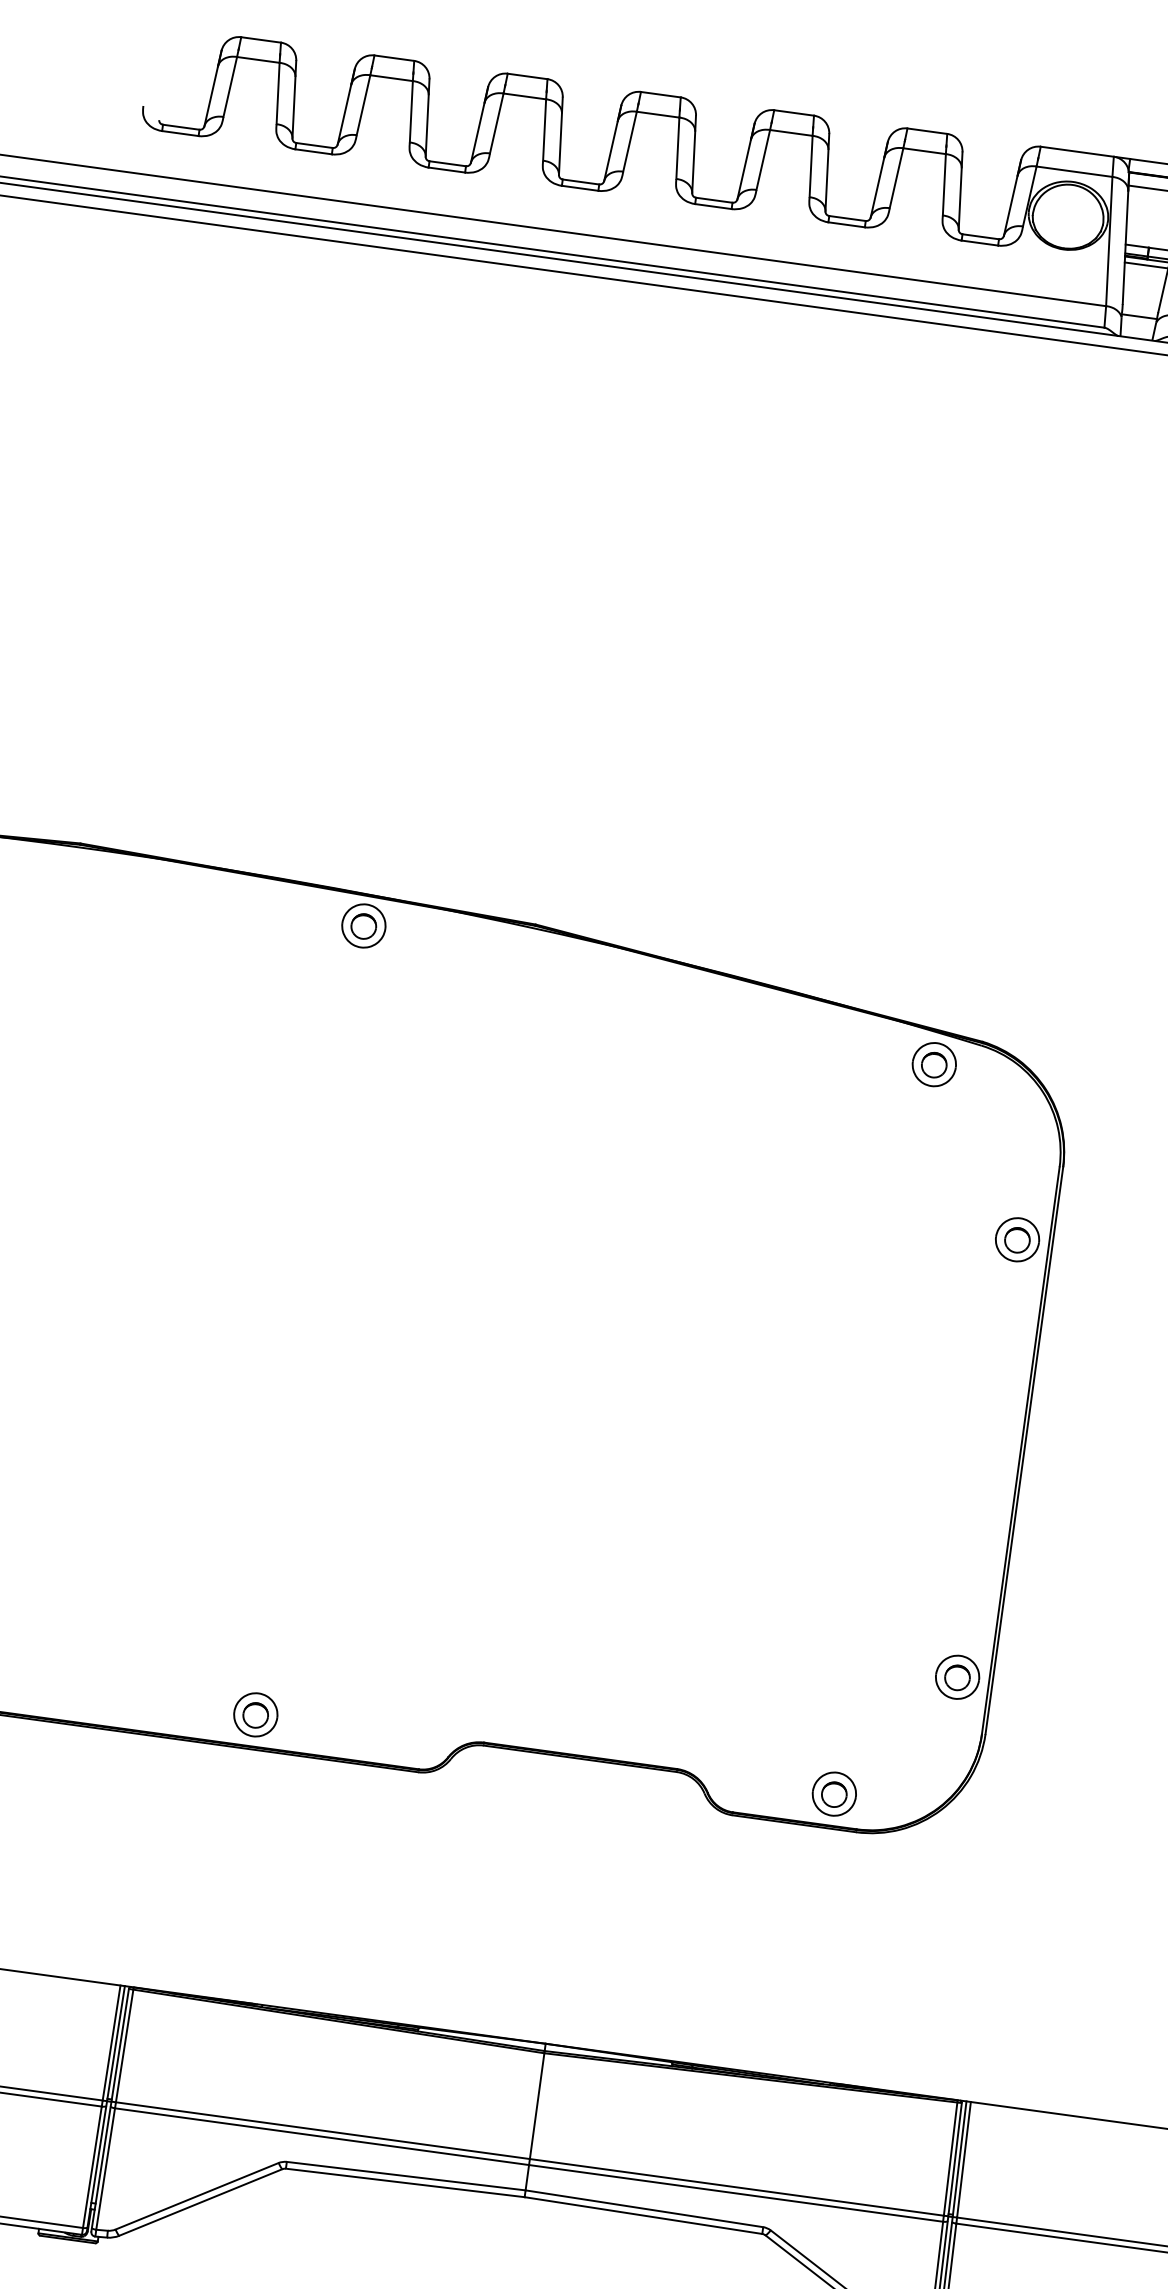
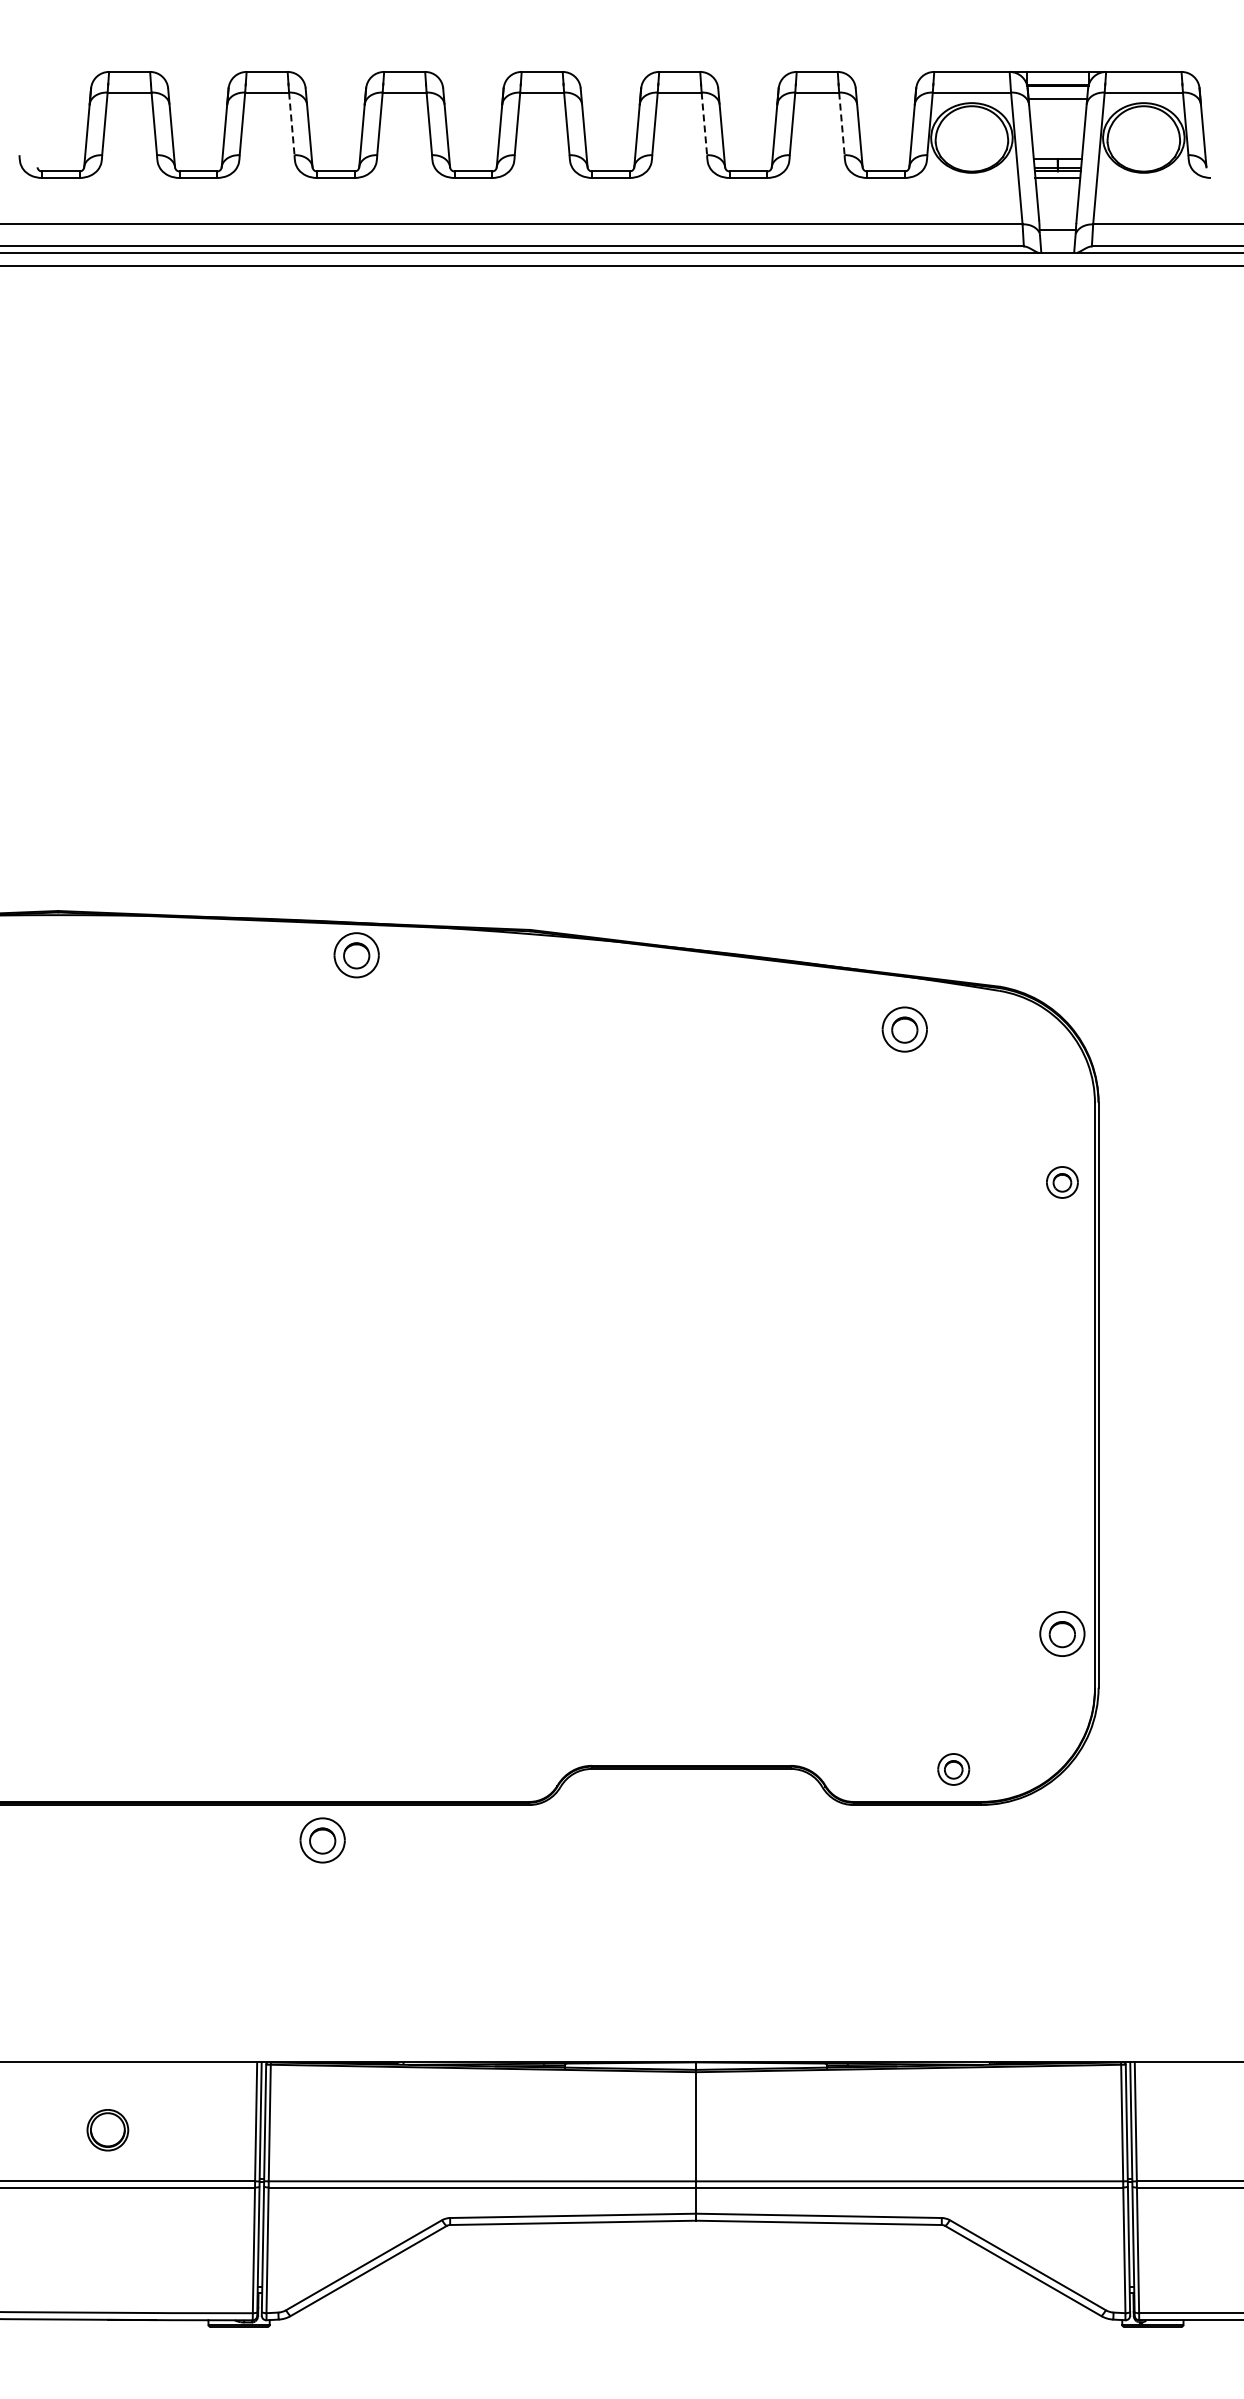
line: (410, 112) -> (291, 124), solid -> dashed
line: (811, 167) -> (704, 124), solid -> dashed
line: (943, 185) -> (841, 124), solid -> dashed
part: (934, 1064) -> (904, 1029), moved
part: (1017, 1239) -> (1062, 1182), size x0.7
part: (255, 1714) -> (322, 1840), moved
part: (834, 1794) -> (953, 1769), size x0.7

